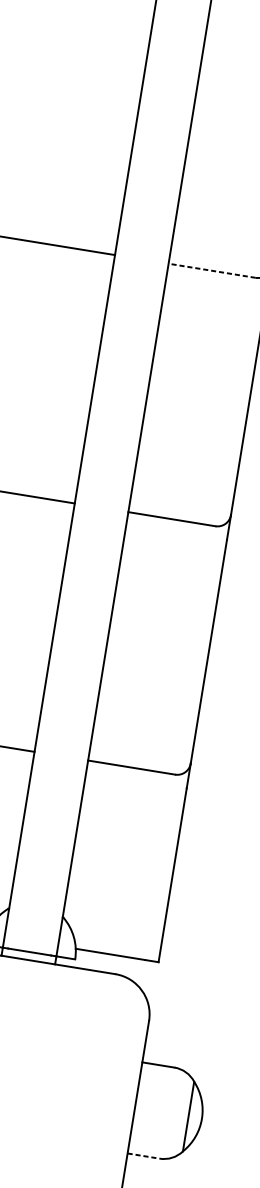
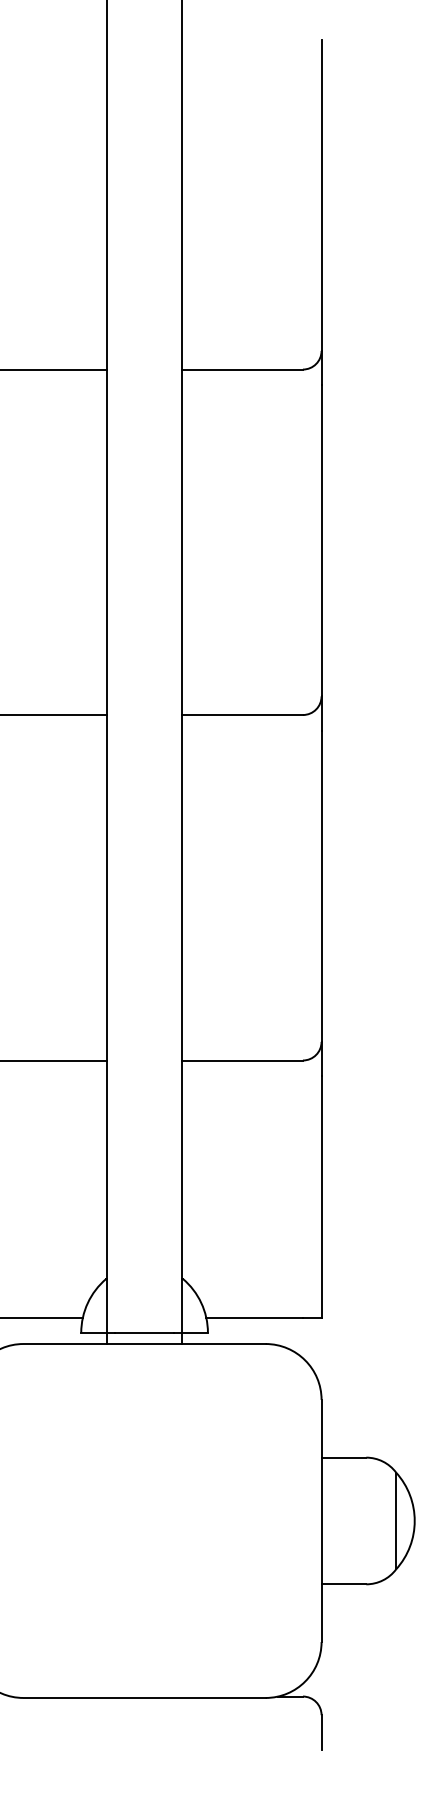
line: (212, 270) -> (242, 369), dashed -> solid
line: (144, 1156) -> (344, 1584), dashed -> solid

